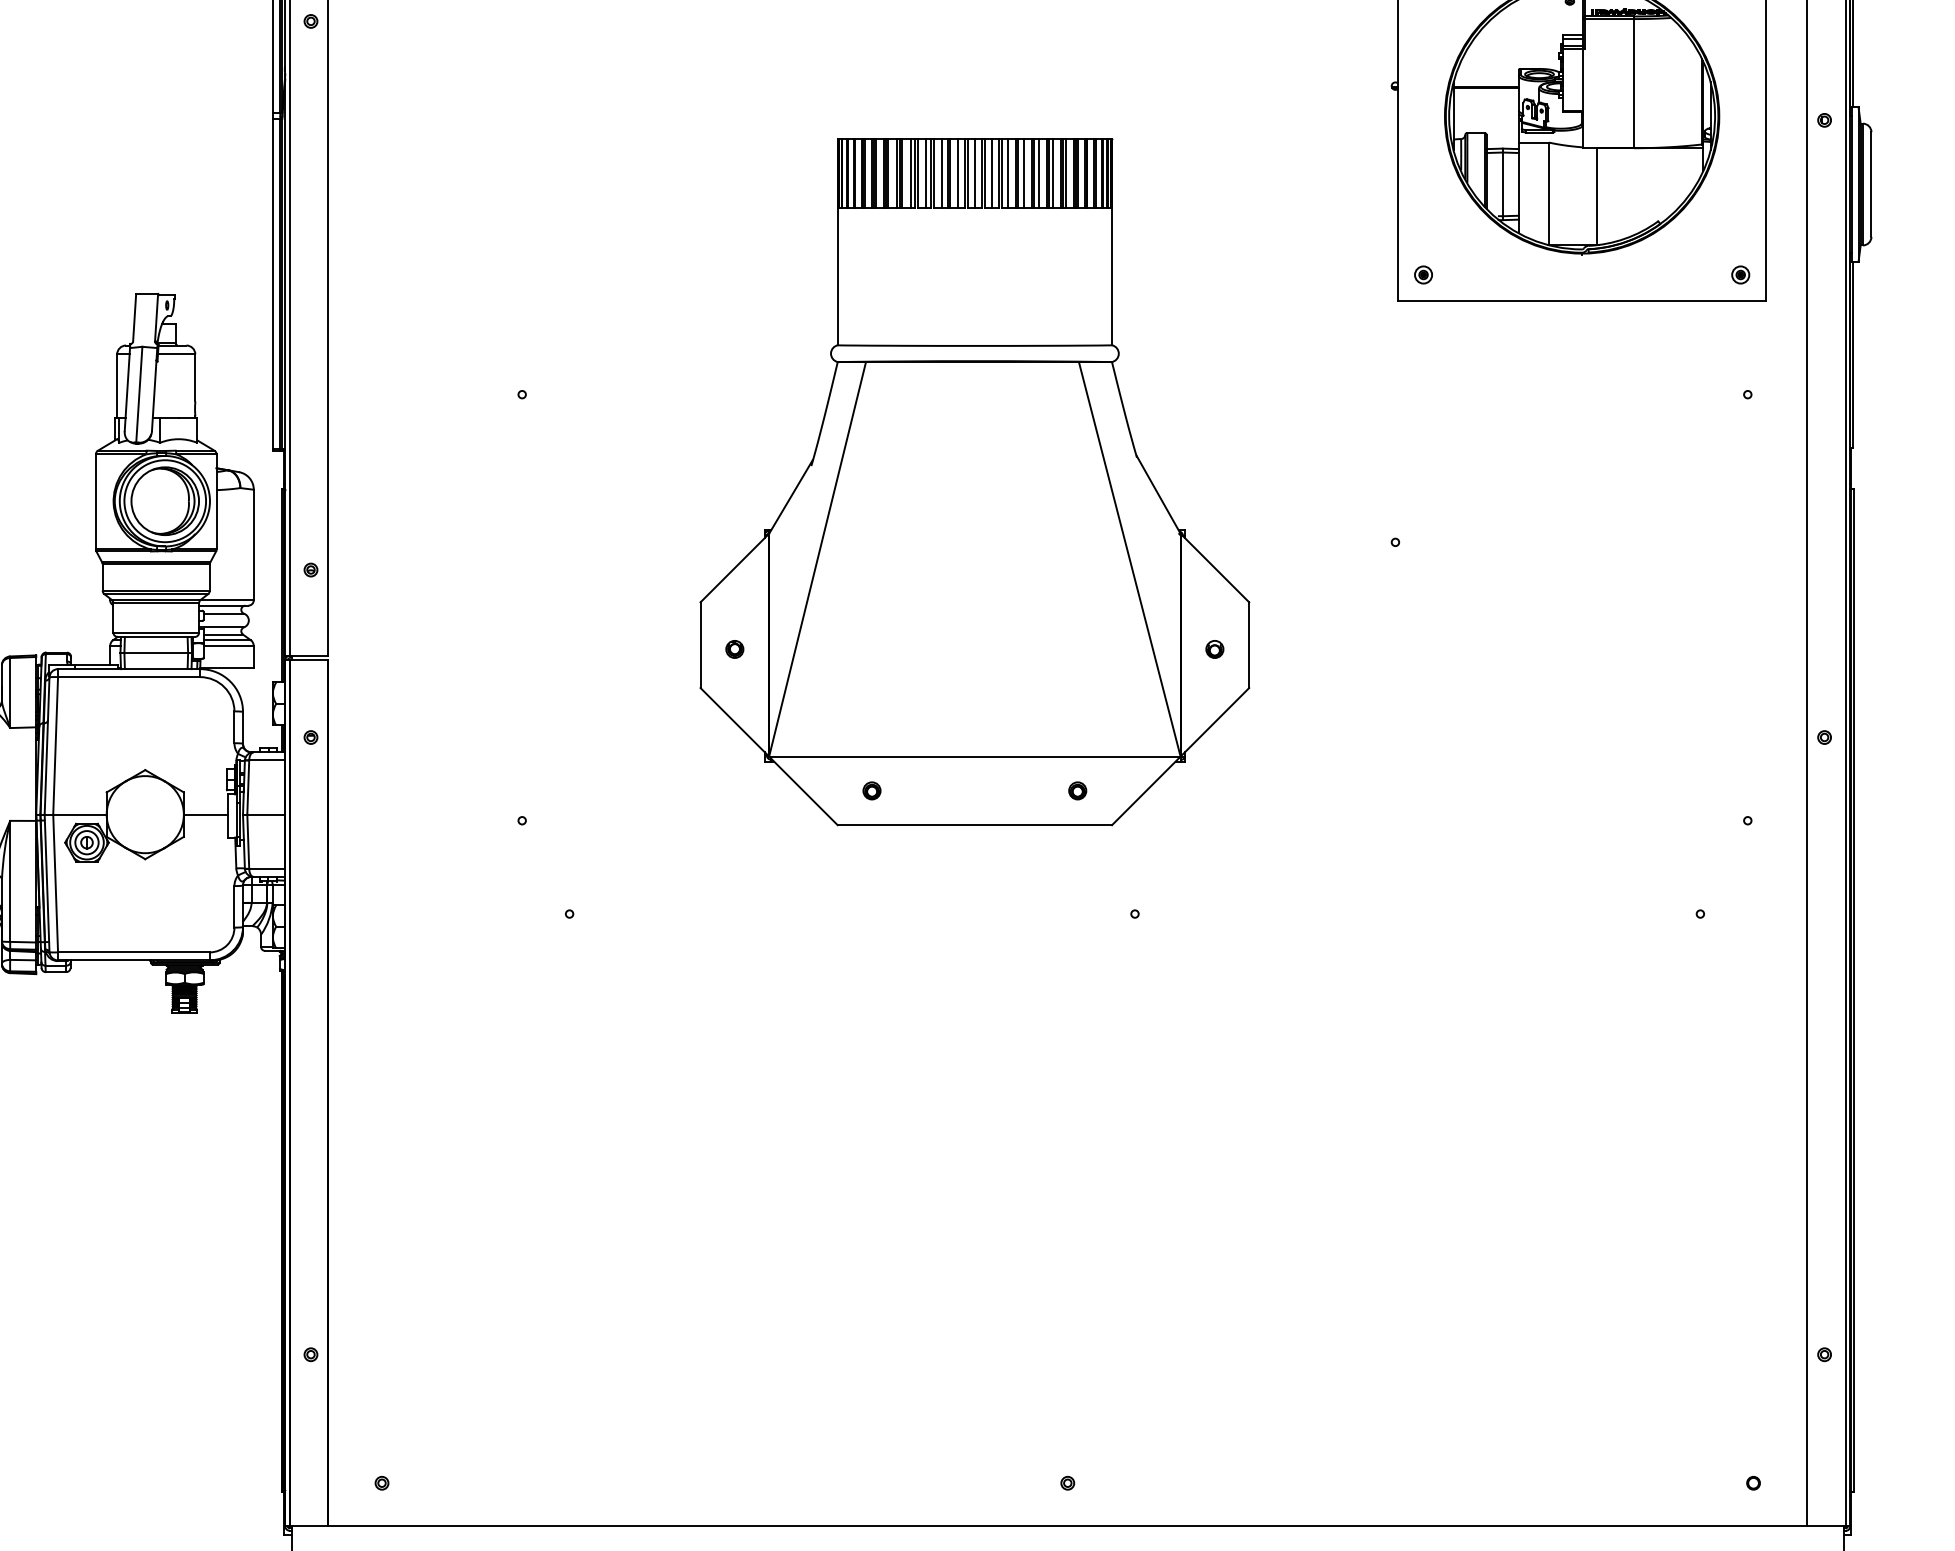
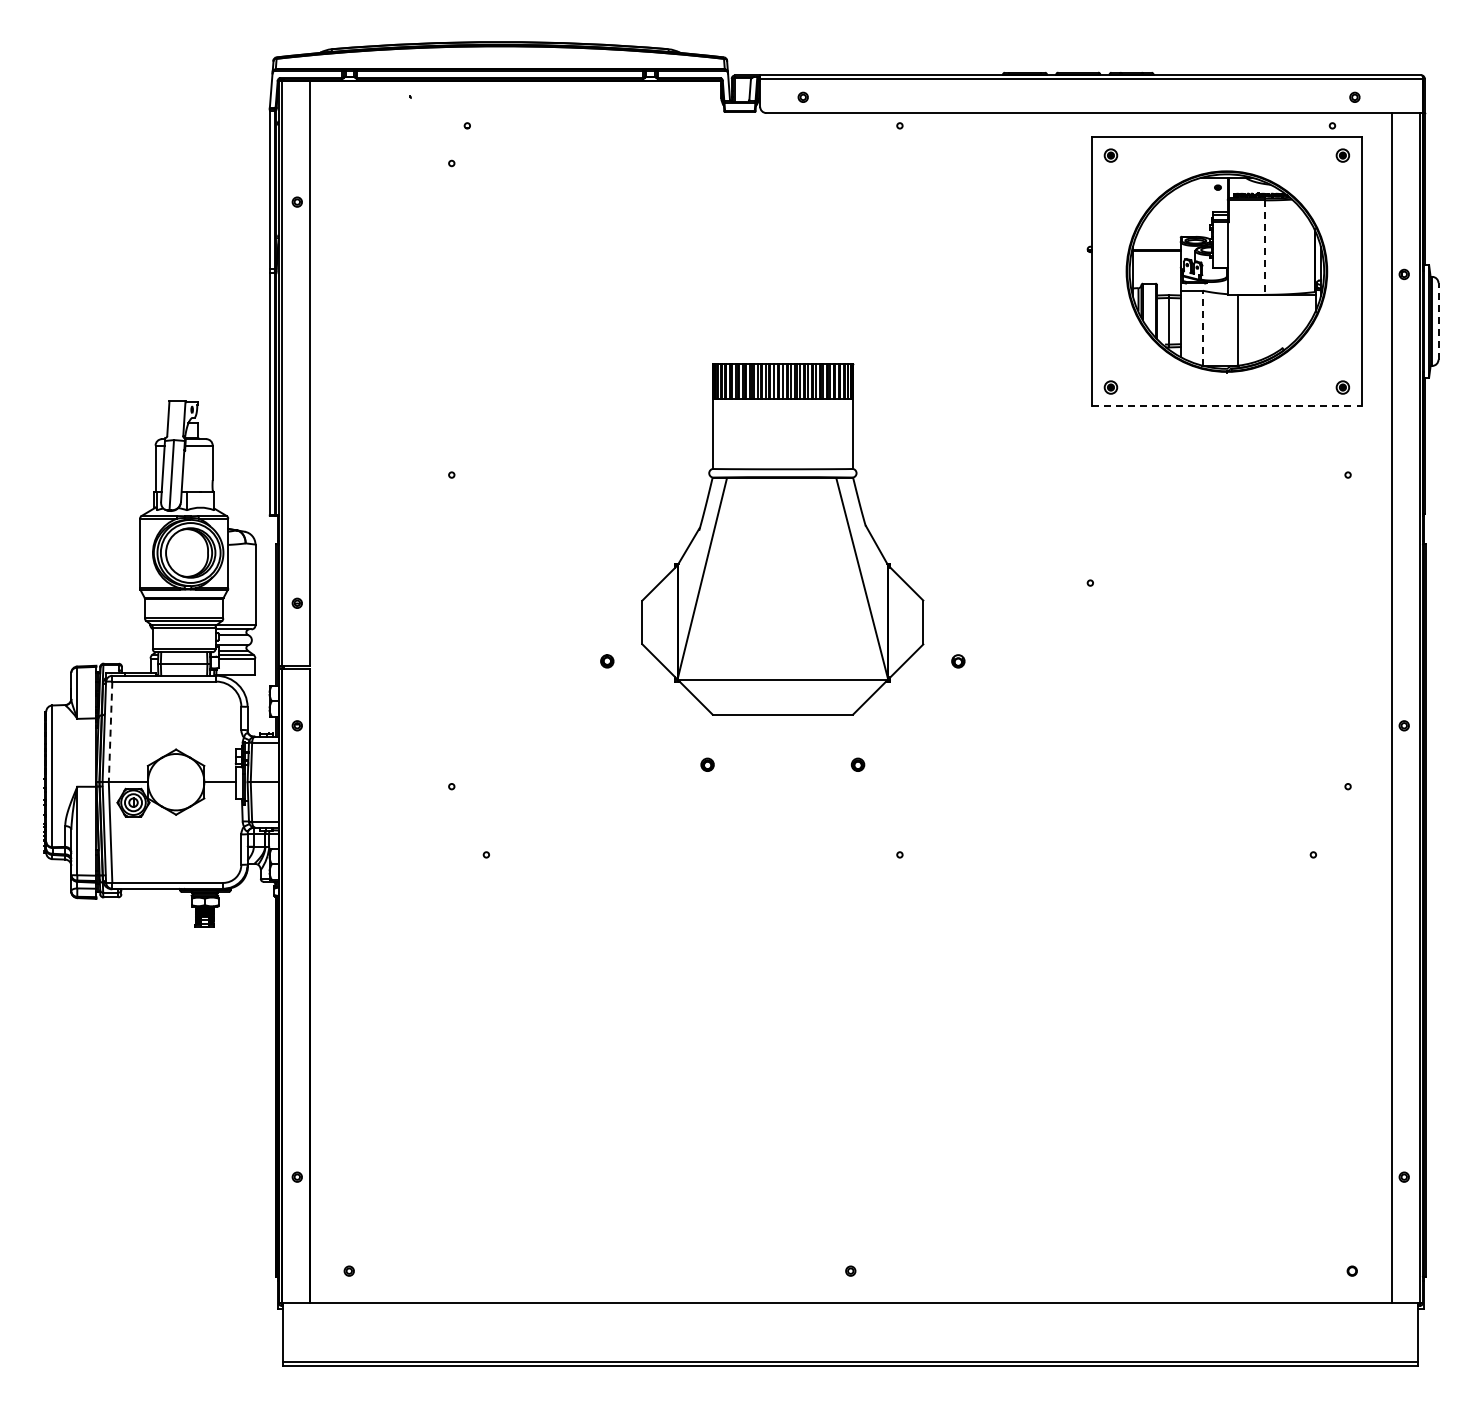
line: (1633, 84) -> (1264, 248), solid -> dashed
line: (1871, 183) -> (1438, 320), solid -> dashed
line: (1548, 192) -> (1202, 327), solid -> dashed
line: (1581, 300) -> (1226, 406), solid -> dashed
part: (974, 481) -> (782, 538), size x0.7
line: (55, 746) -> (110, 732), solid -> dashed

